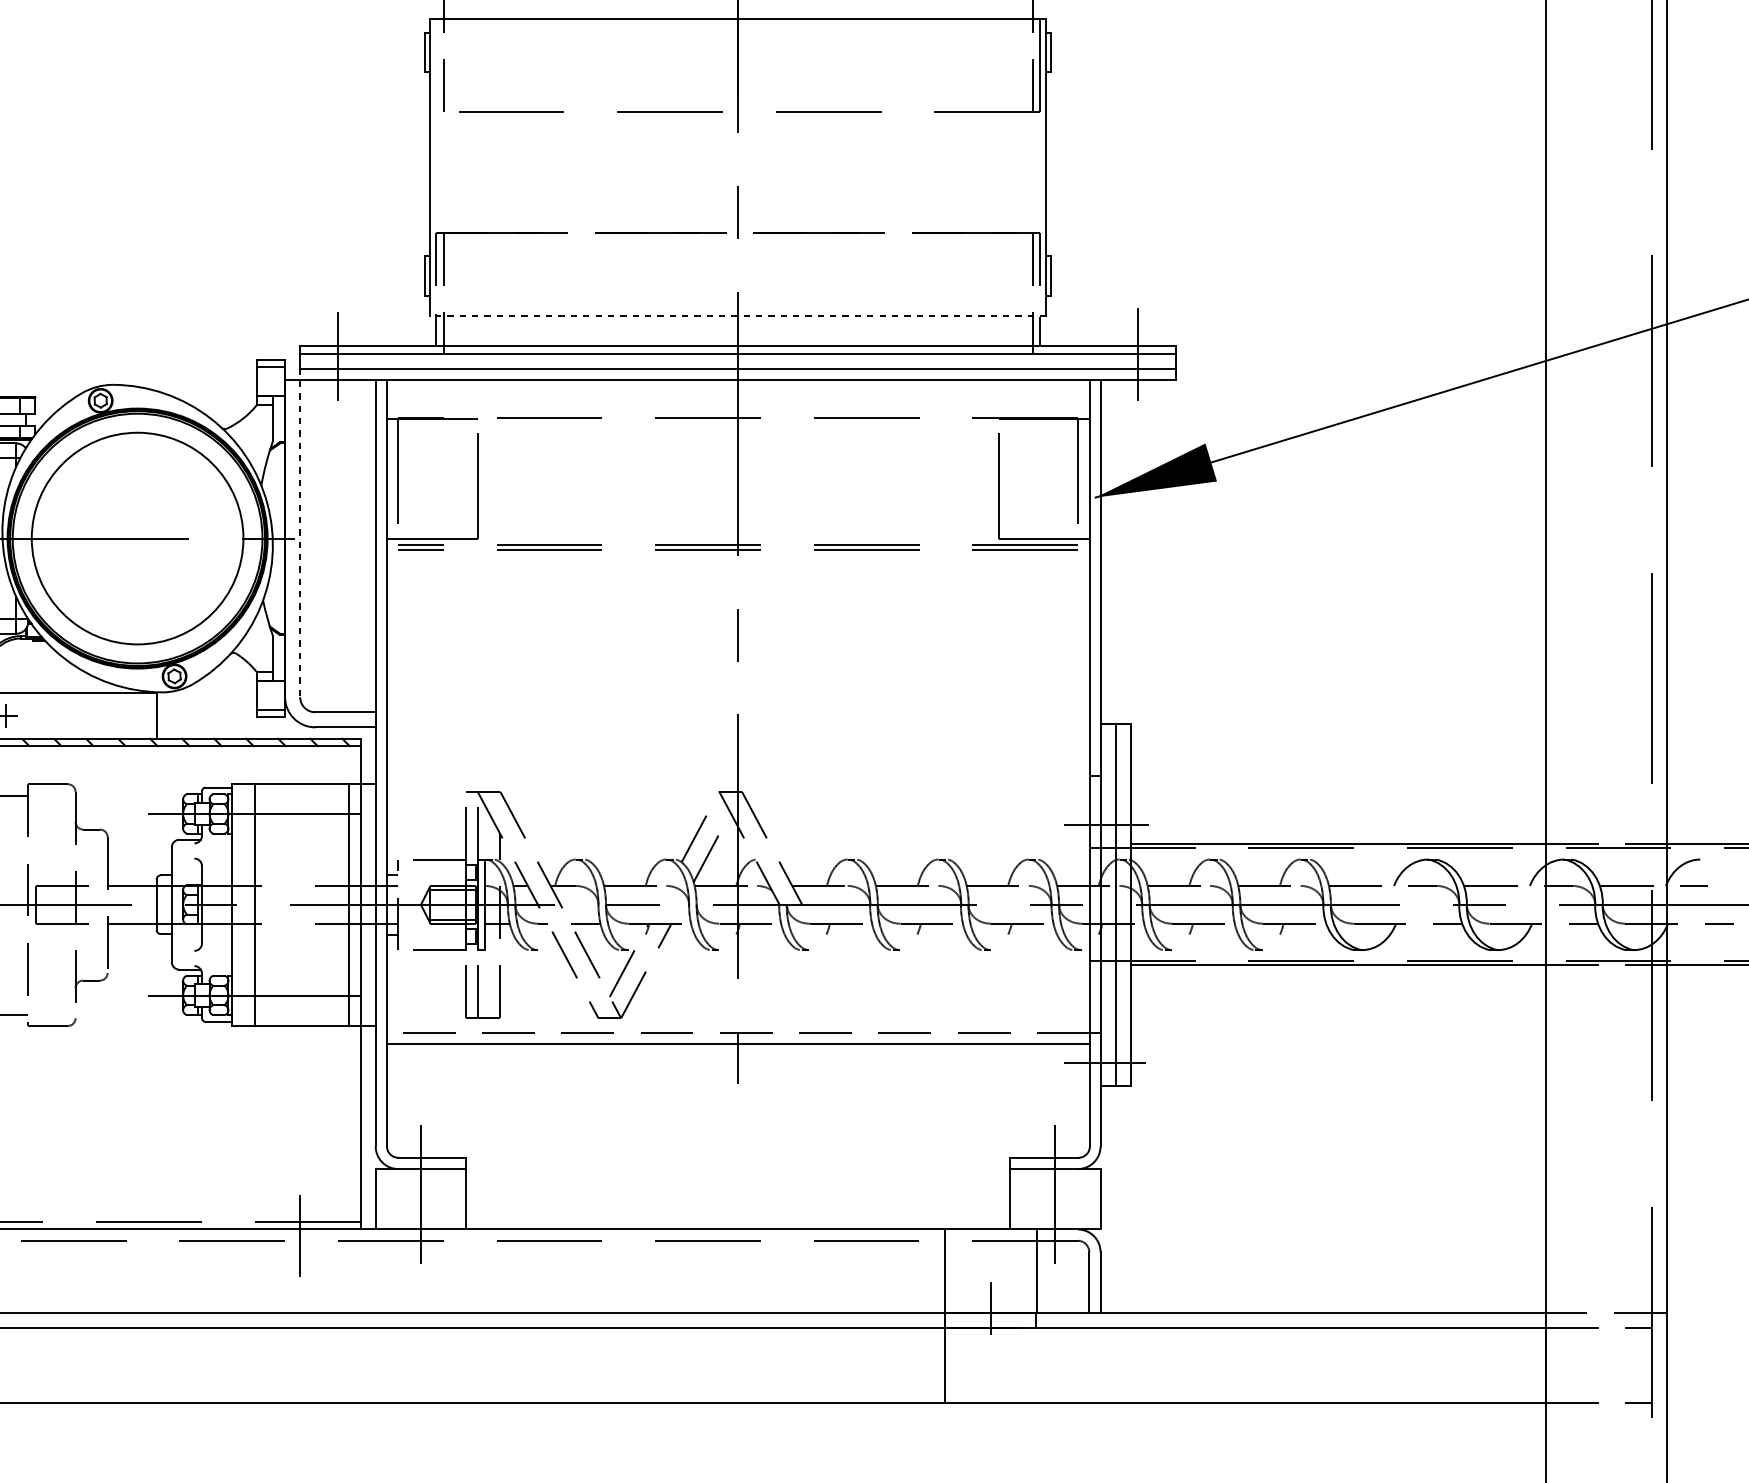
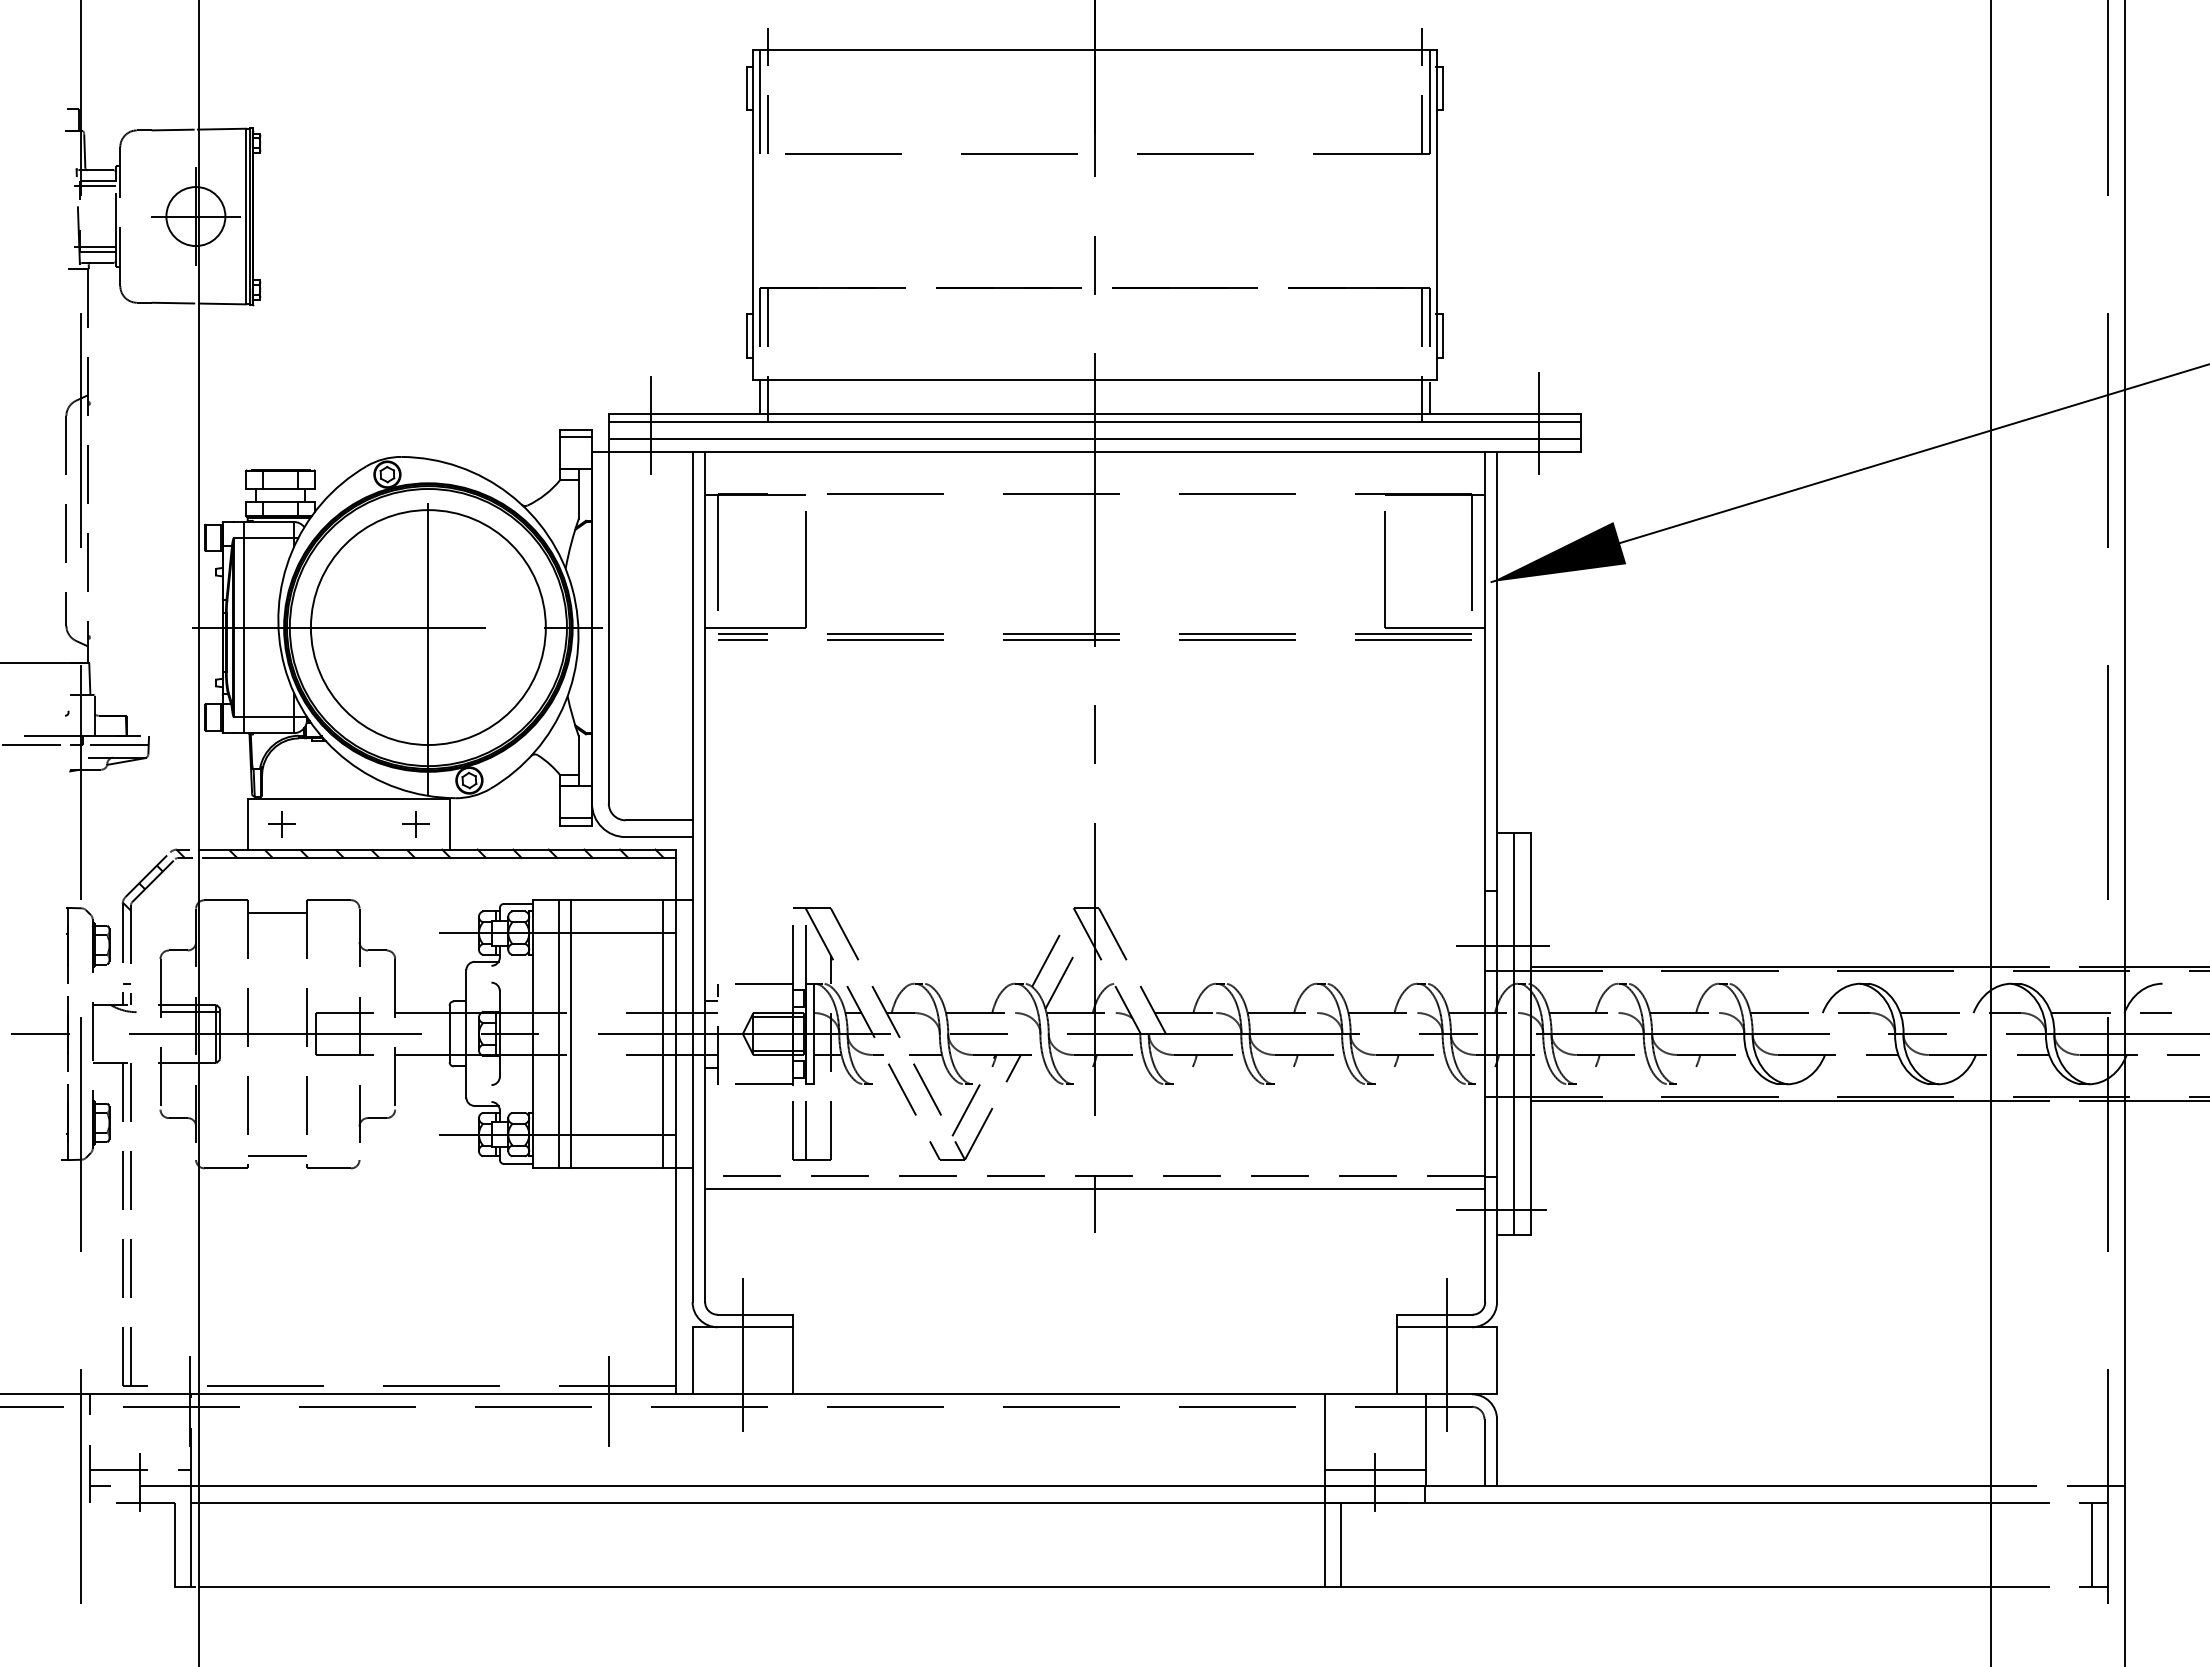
line: (435, 65) -> (759, 102), added
line: (737, 315) -> (1094, 380), dashed -> solid
line: (299, 533) -> (608, 621), dashed -> solid
line: (137, 538) -> (428, 627), added
part: (126, 716) -> (415, 824), added
line: (266, 904) -> (571, 1033), added
line: (991, 1297) -> (1375, 1469), added
line: (960, 1365) -> (1341, 1545), added
line: (1636, 1365) -> (2091, 1545), added

